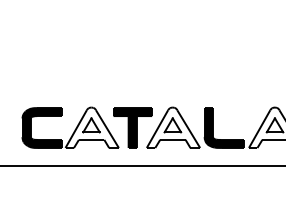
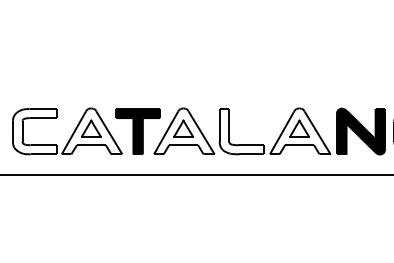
fill: (42, 127) -> (35, 131), removed
fill: (223, 127) -> (241, 131), removed

